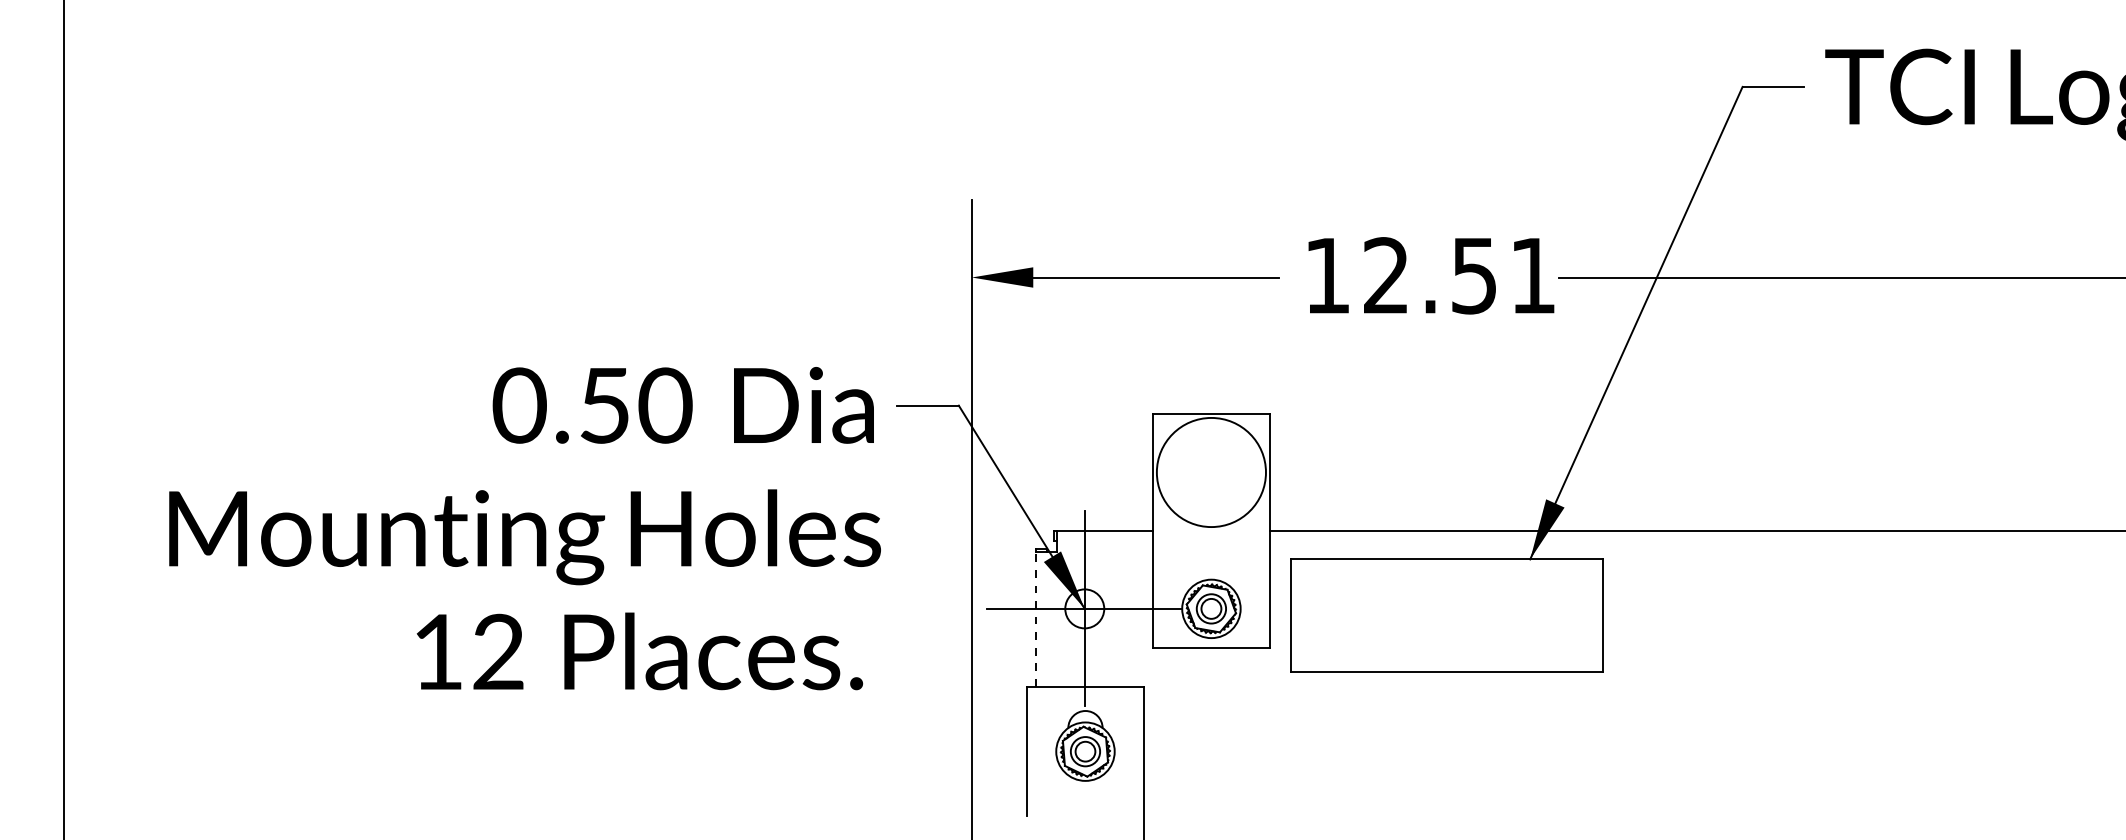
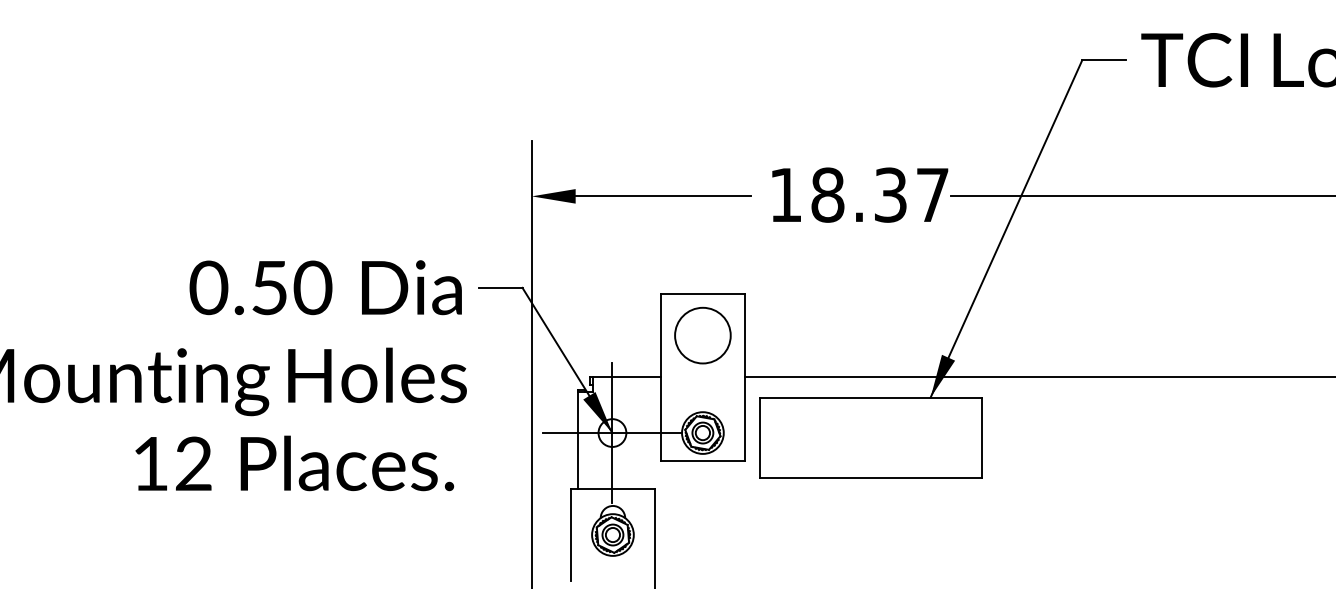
text: (1458, 275) -> (879, 194), 12.51 -> 18.37
circle: (1211, 472) -> (702, 335), size x0.71
line: (1036, 618) -> (577, 439), dashed -> solid

